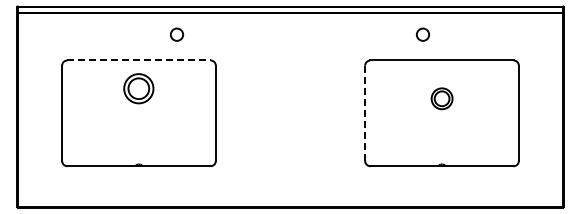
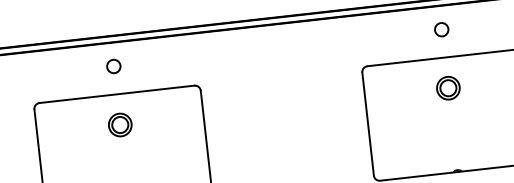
circle: (176, 34) -> (113, 66), moved
circle: (422, 34) -> (441, 29), moved
line: (138, 60) -> (116, 94), dashed -> solid
part: (138, 88) -> (119, 124), size x0.71
part: (441, 98) -> (447, 87), moved
line: (365, 113) -> (368, 124), dashed -> solid

